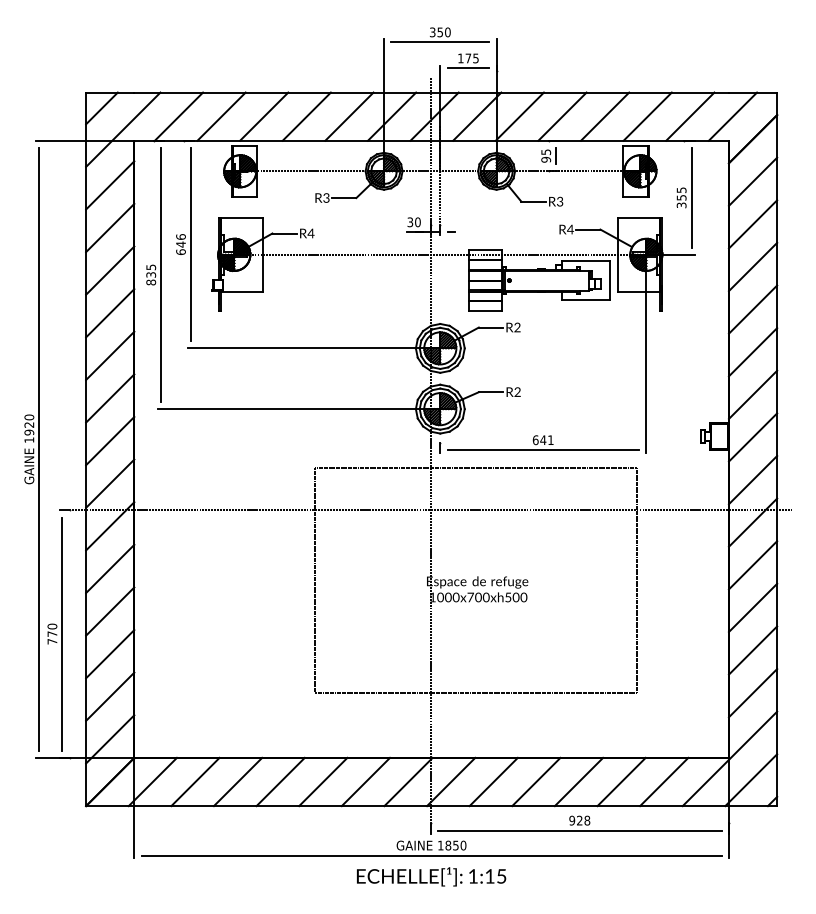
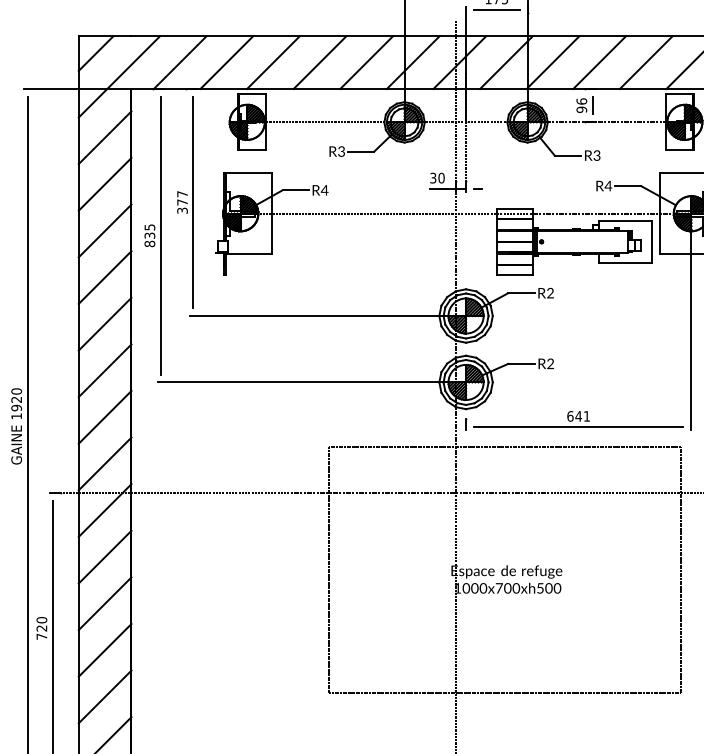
text: (546, 152) -> (582, 101), 95 -> 96
text: (180, 244) -> (181, 202), 646 -> 377
text: (52, 633) -> (41, 627), 770 -> 720

